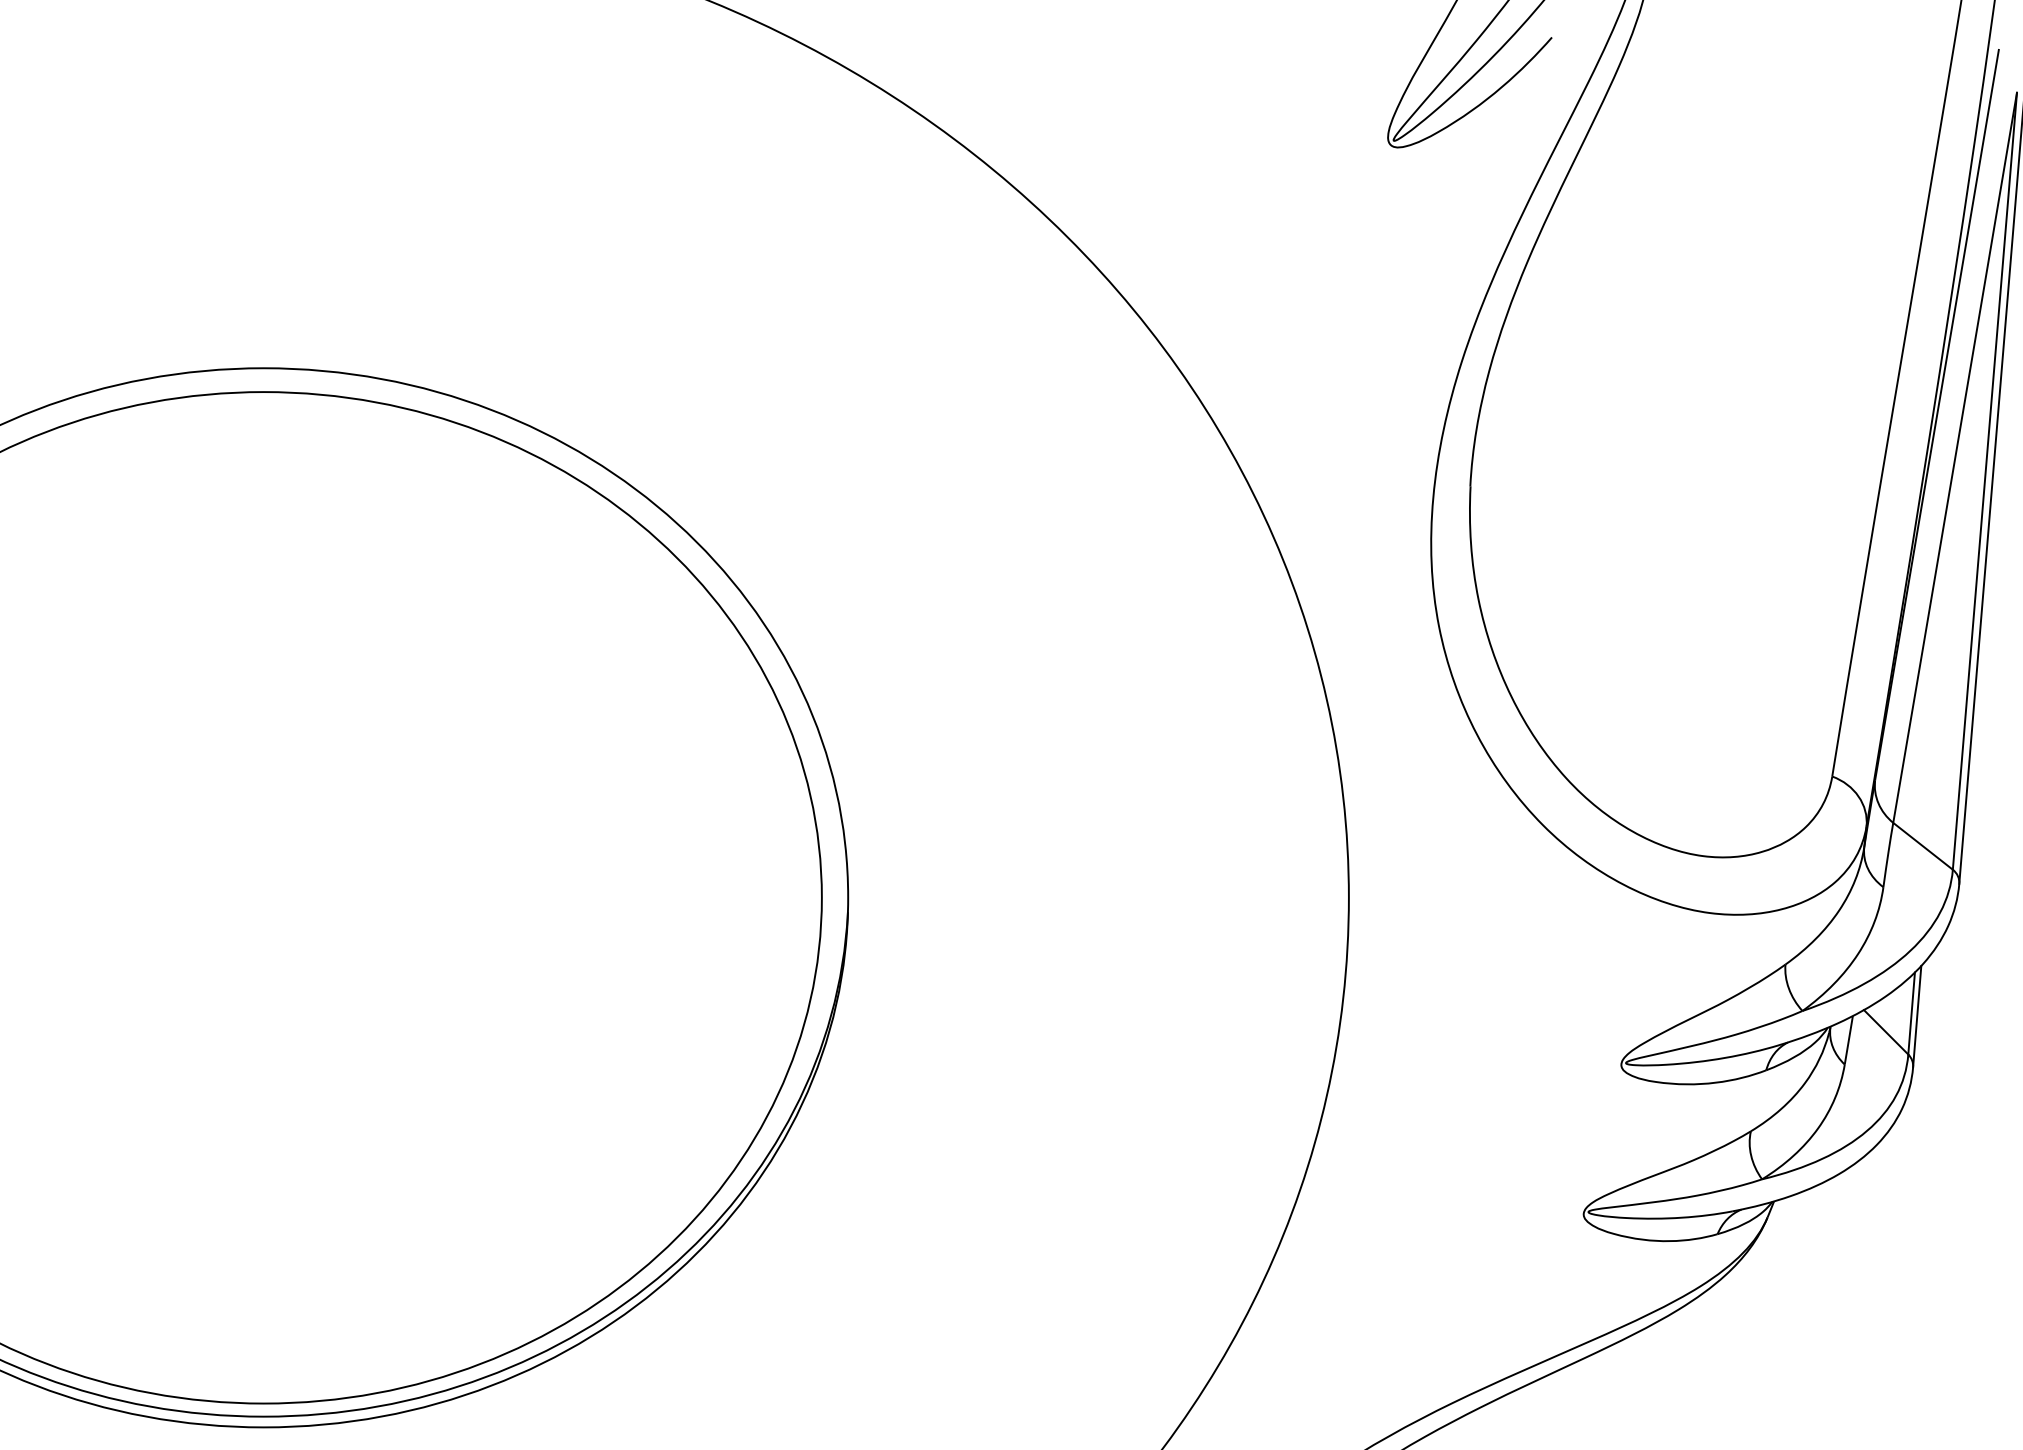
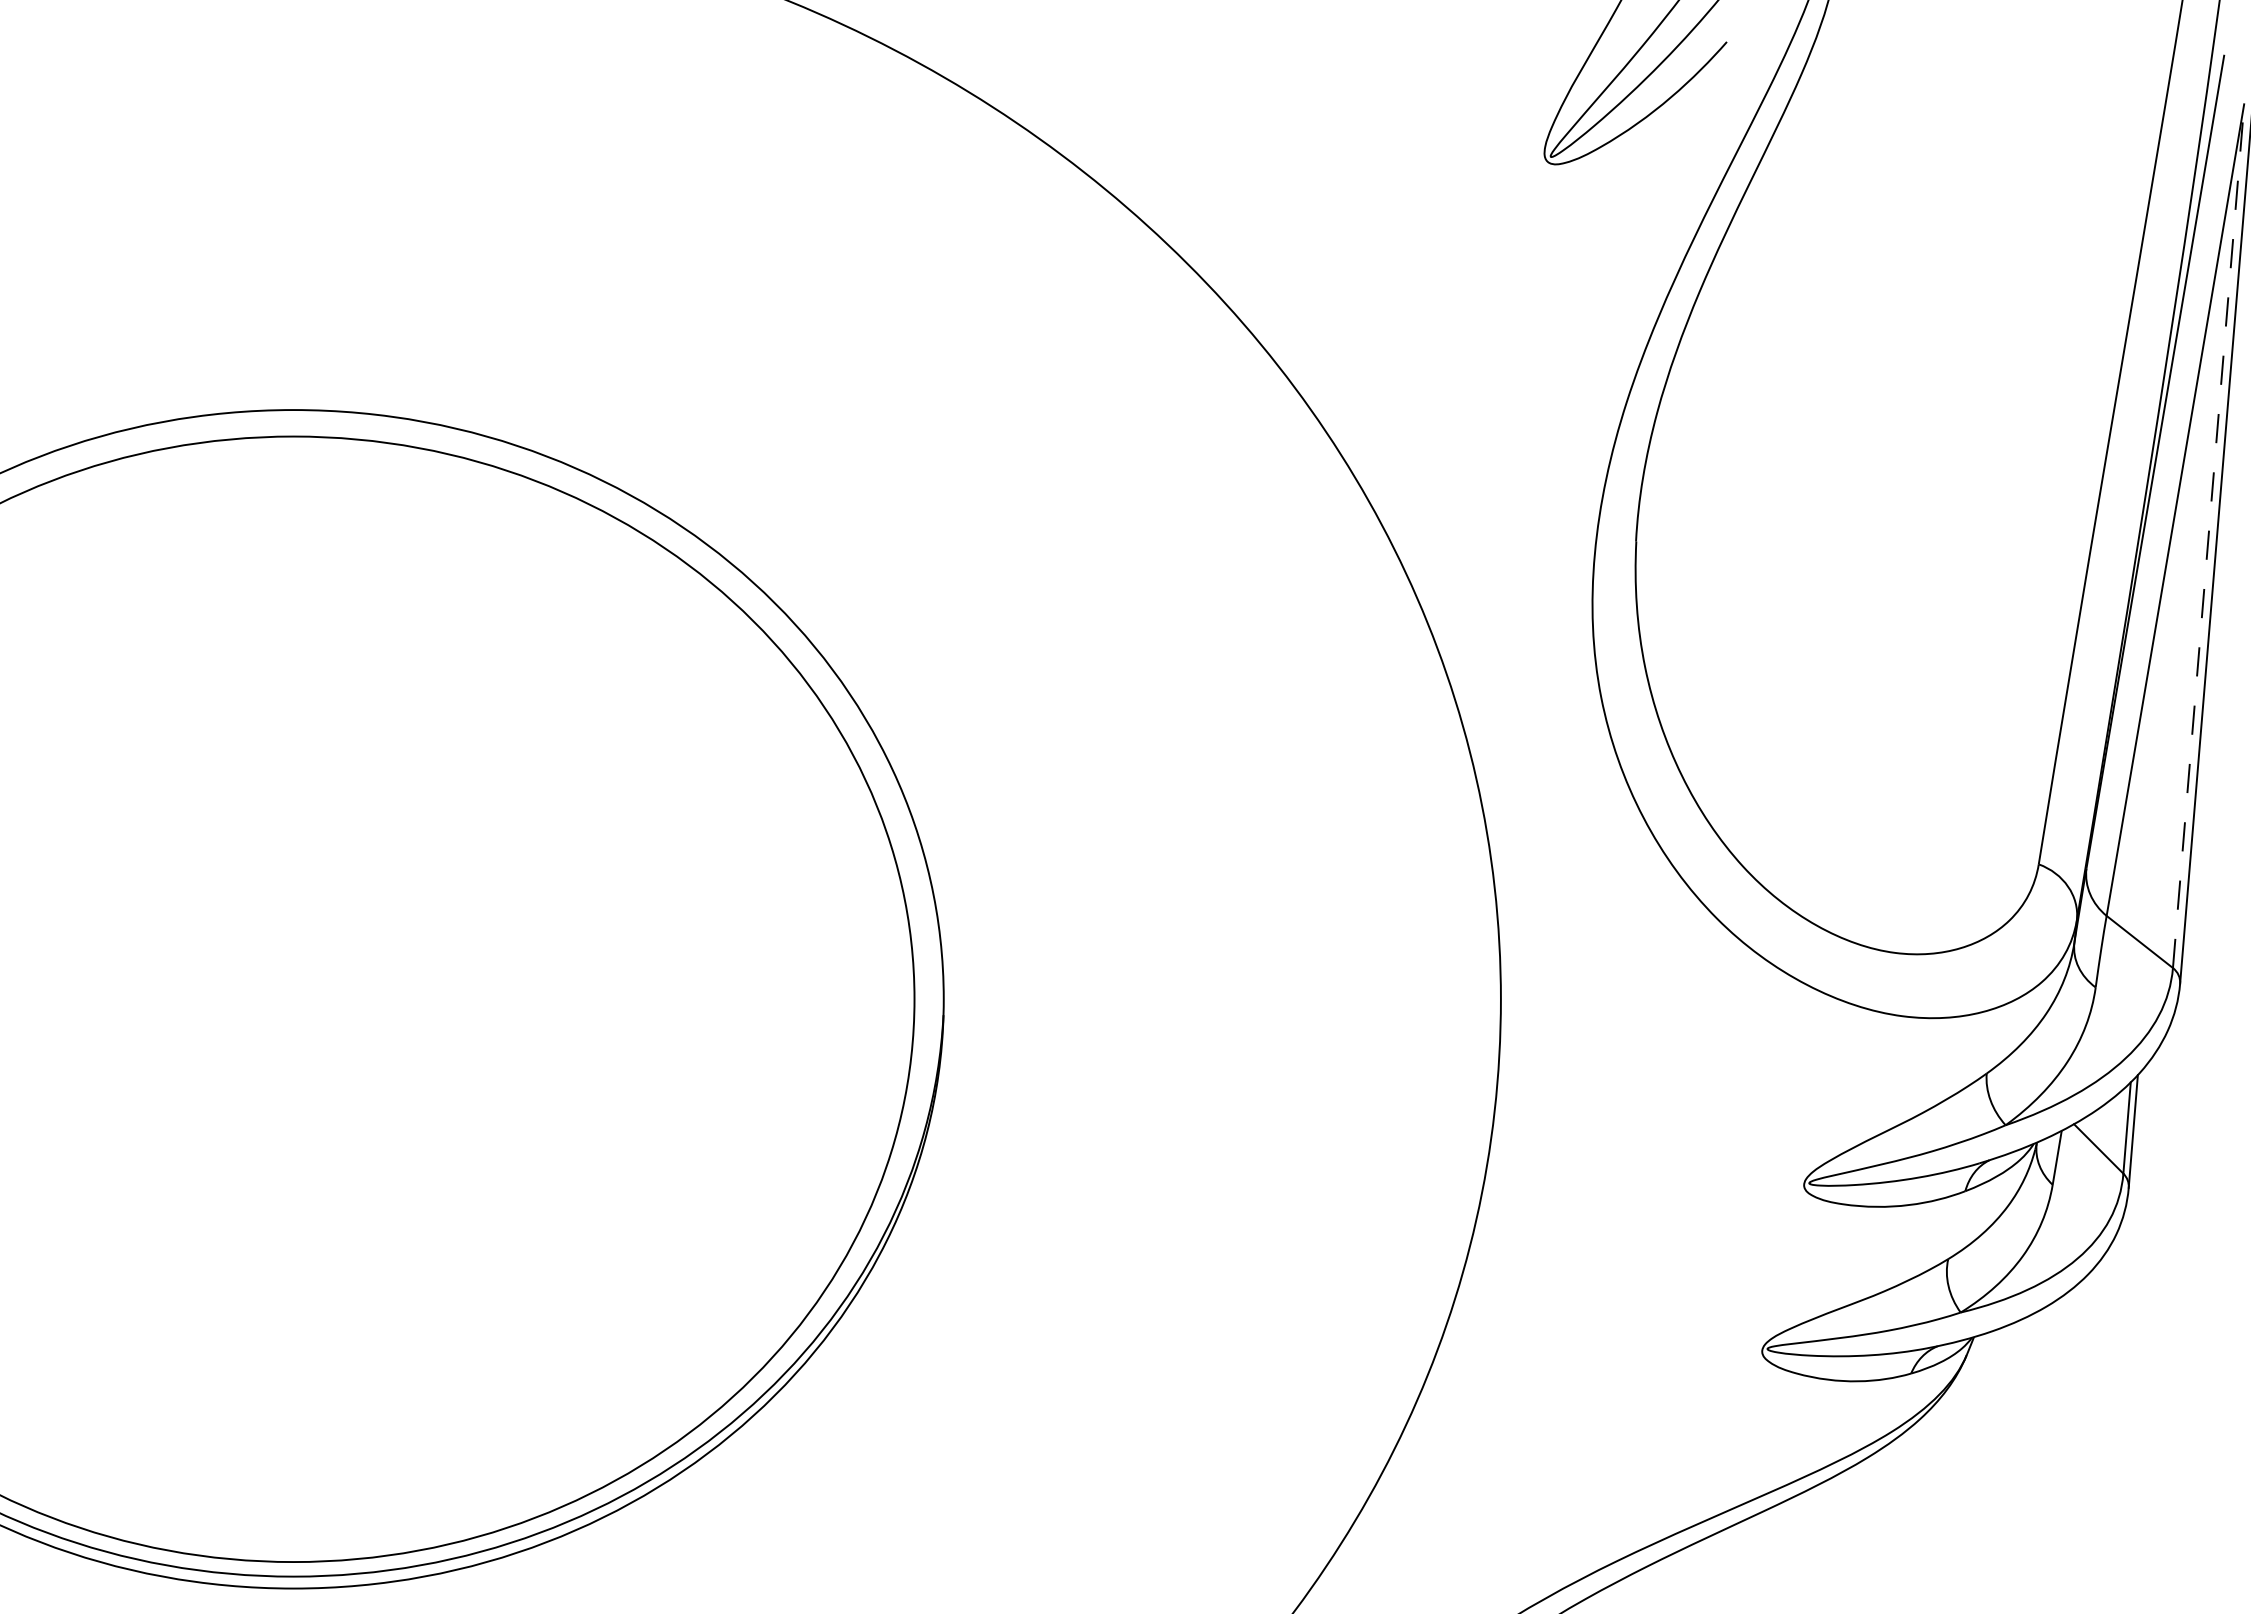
line: (1984, 481) -> (2208, 535), solid -> dashed

